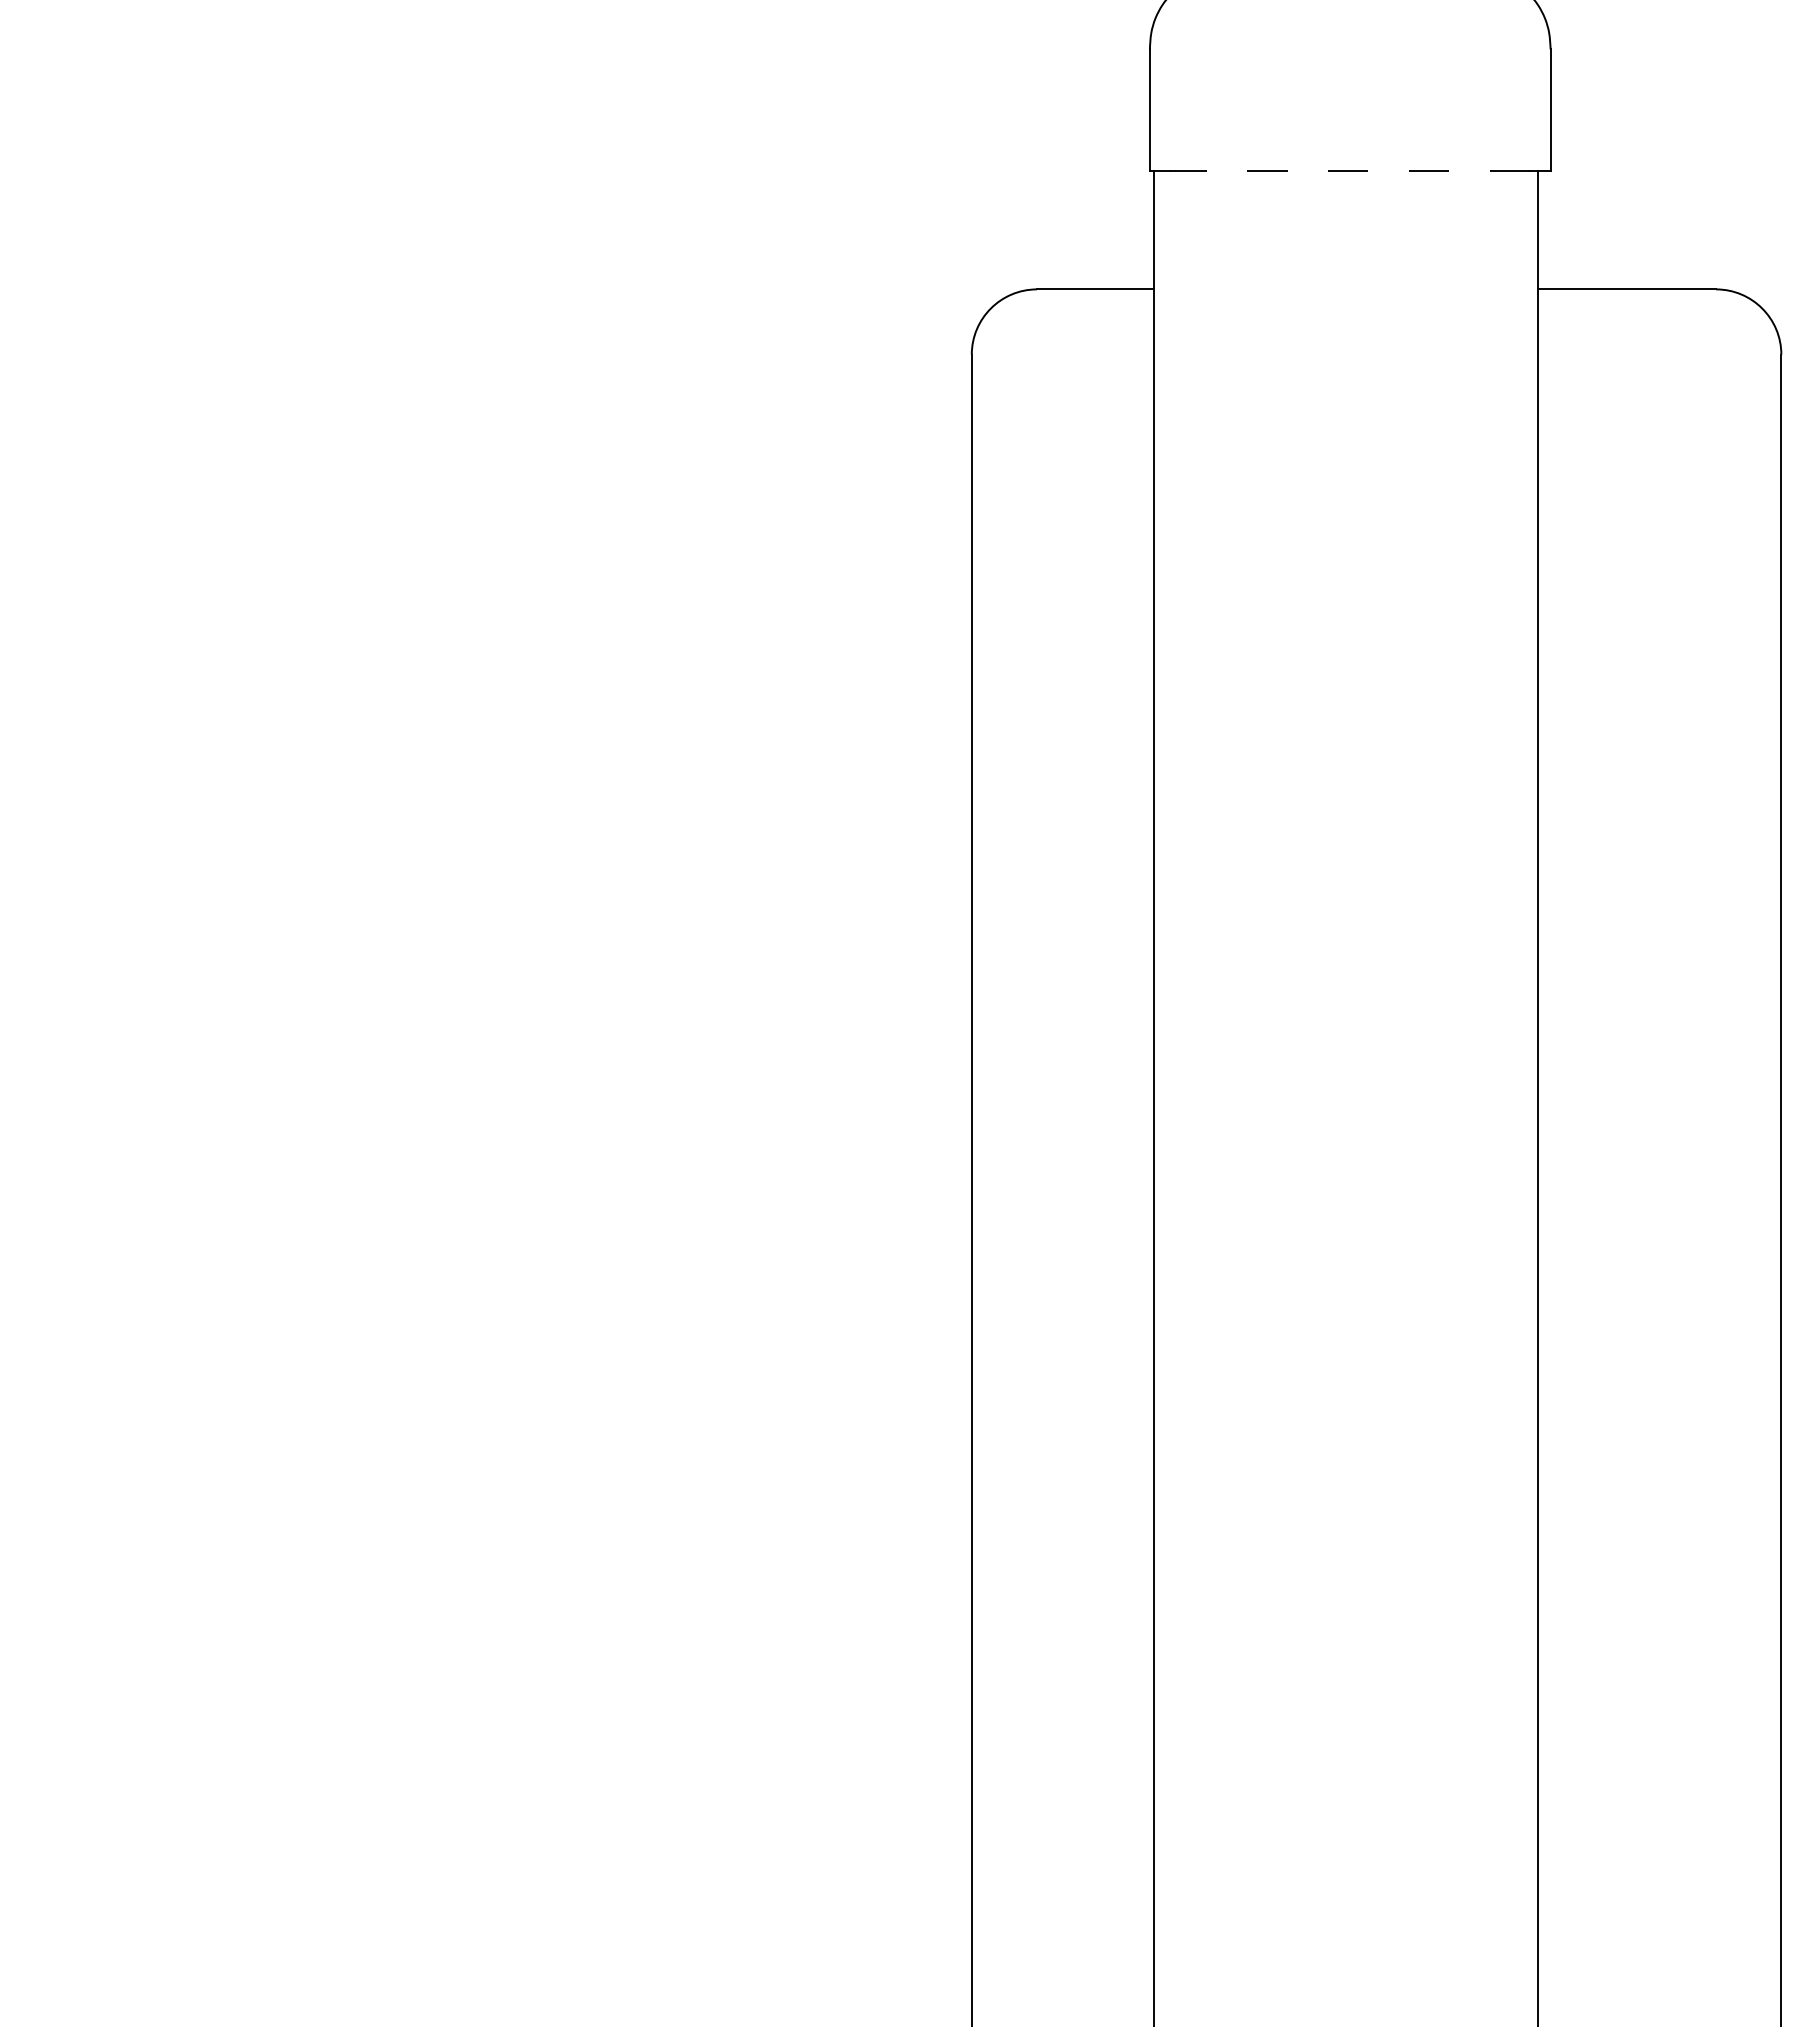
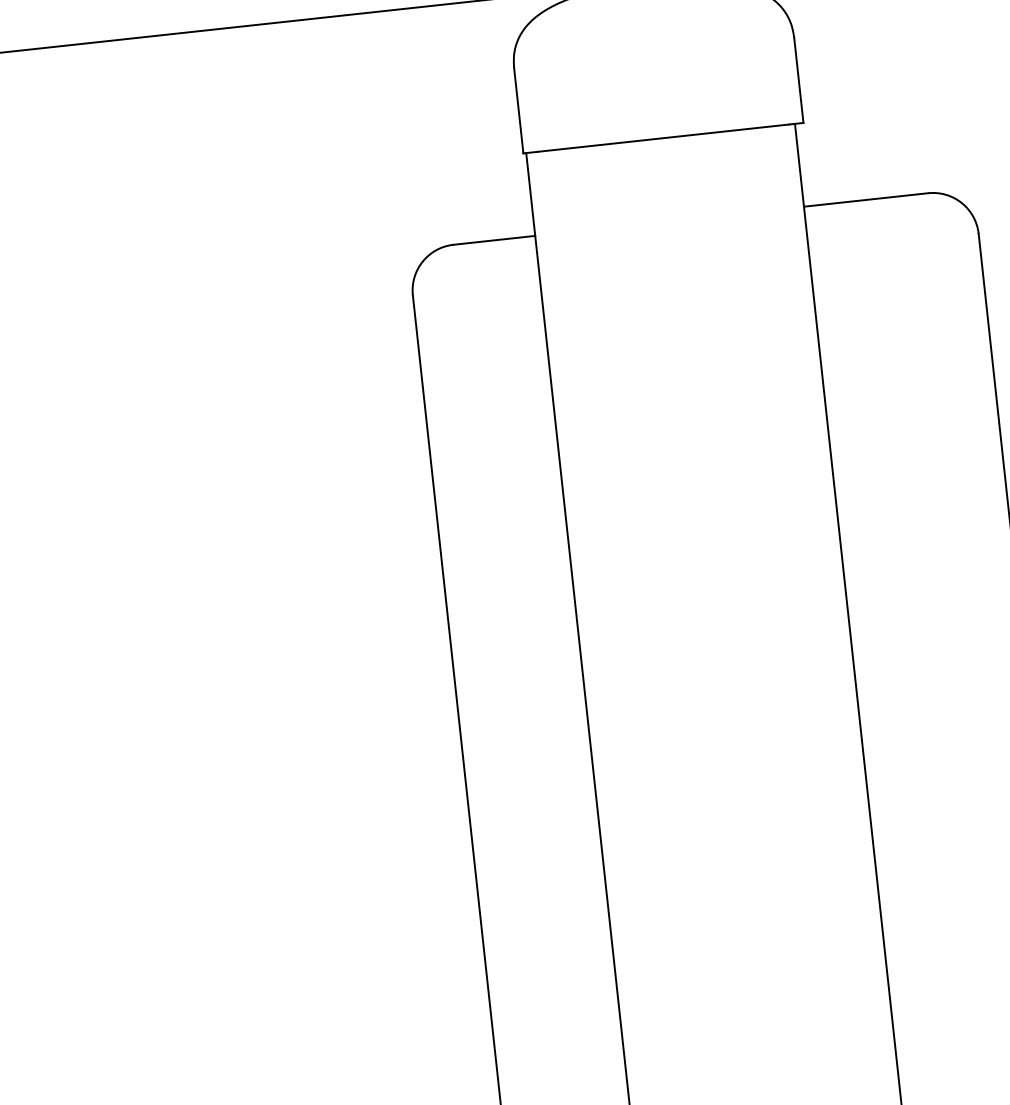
line: (1349, 170) -> (662, 137), dashed -> solid

